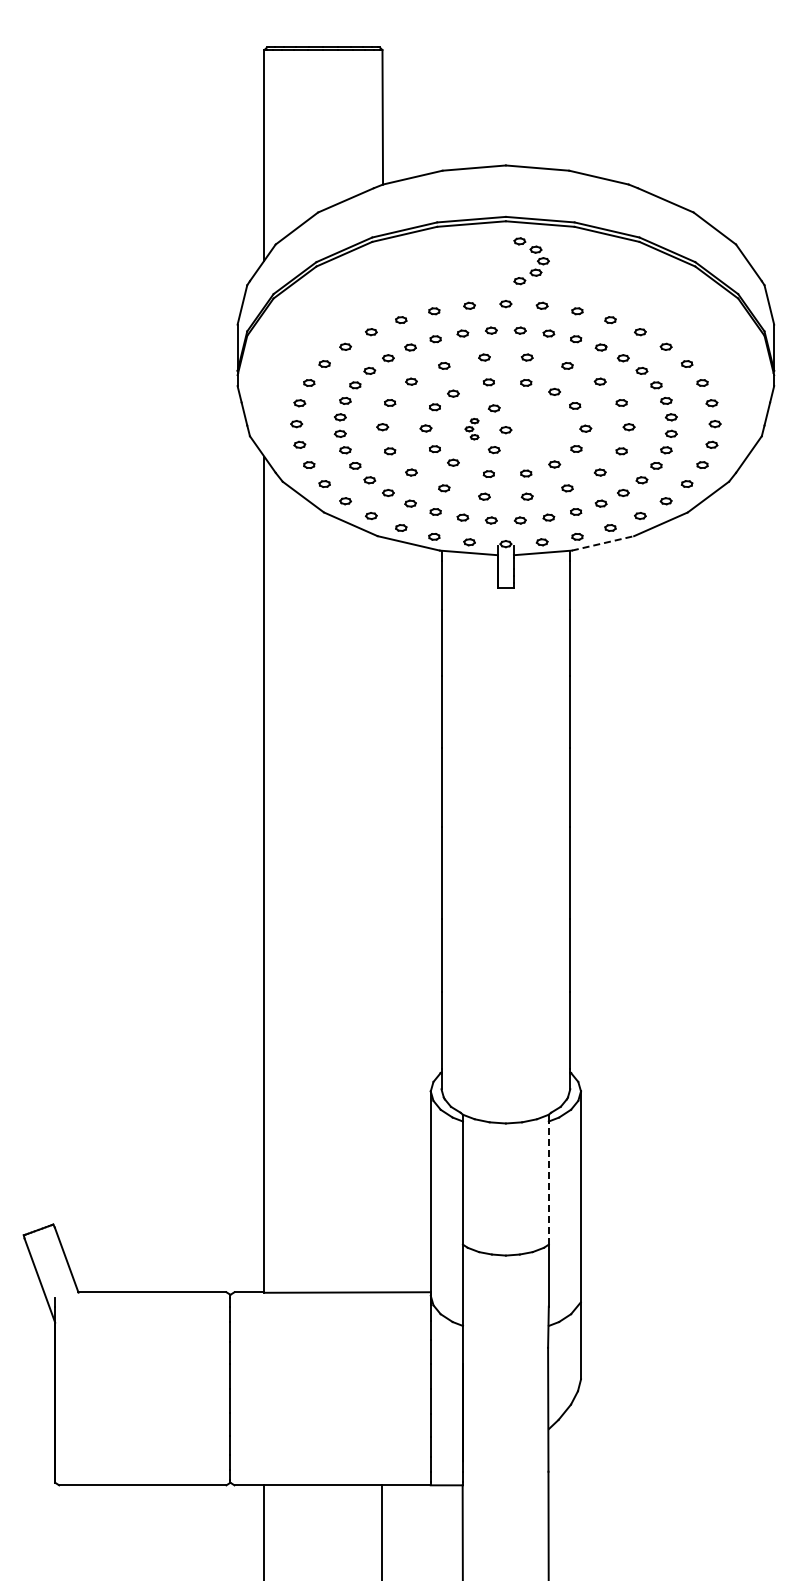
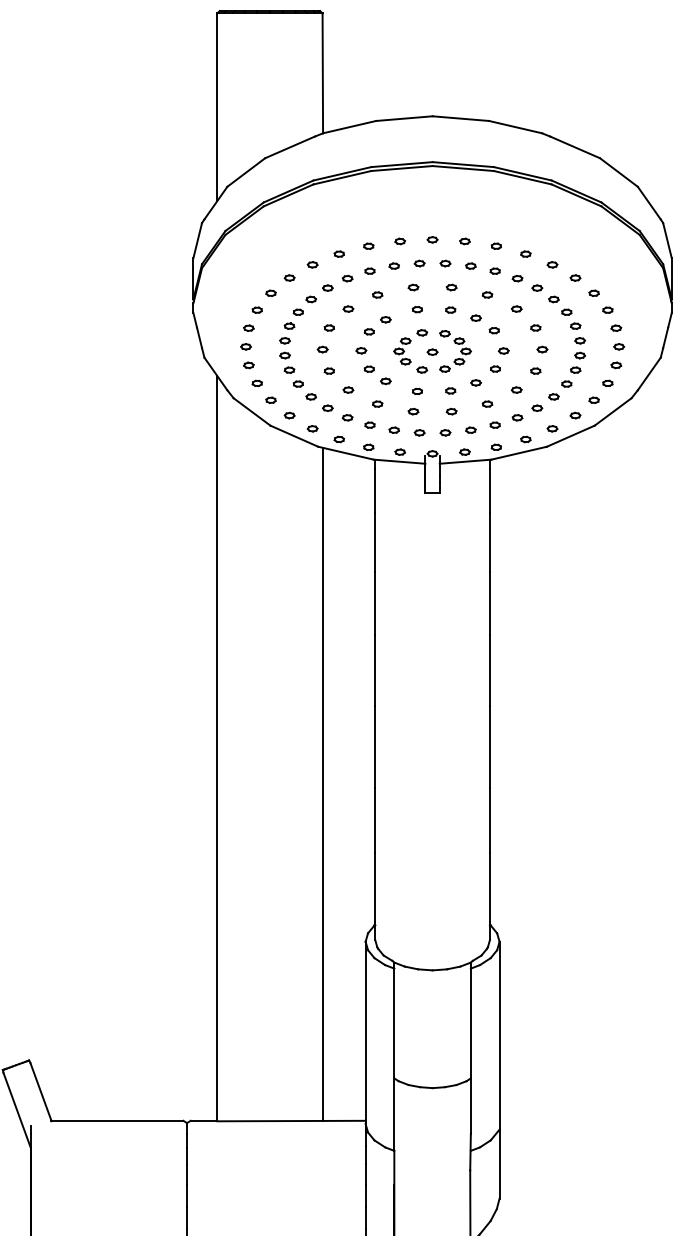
part: (531, 261) -> (455, 351), moved
part: (471, 428) -> (401, 350), size x1.43
line: (603, 543) -> (519, 453), dashed -> solid
line: (382, 914) -> (322, 784), added
line: (548, 1183) -> (470, 1023), dashed -> solid

